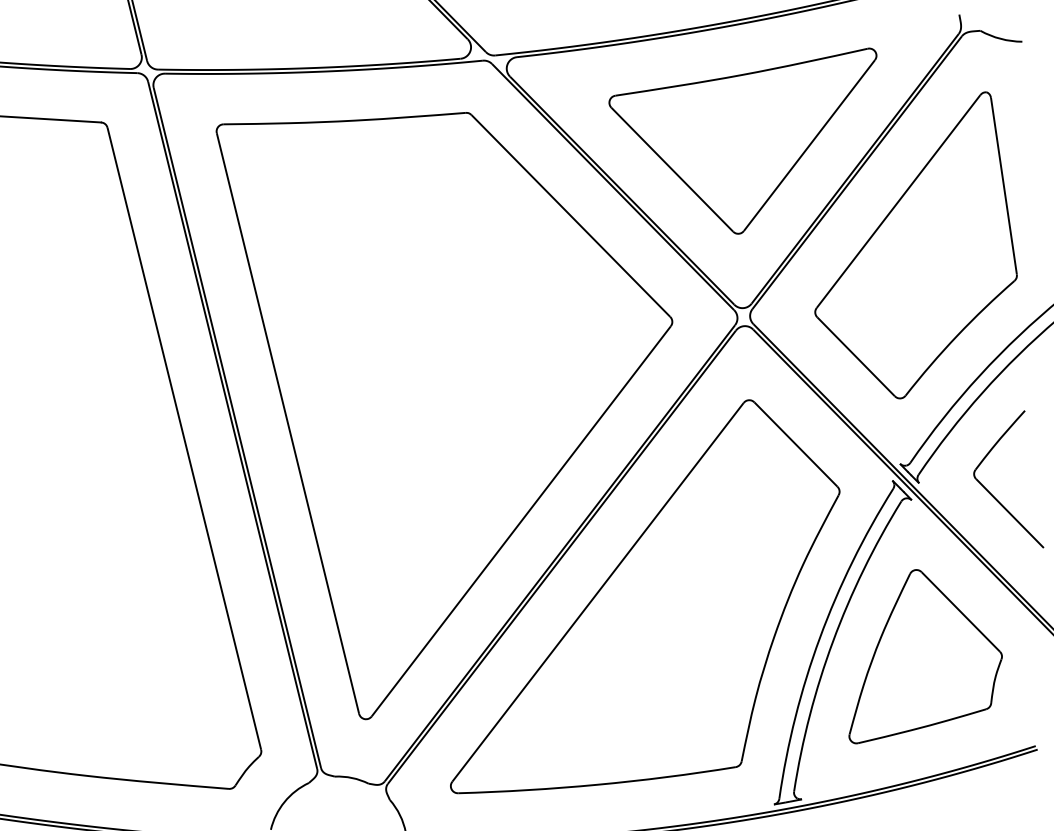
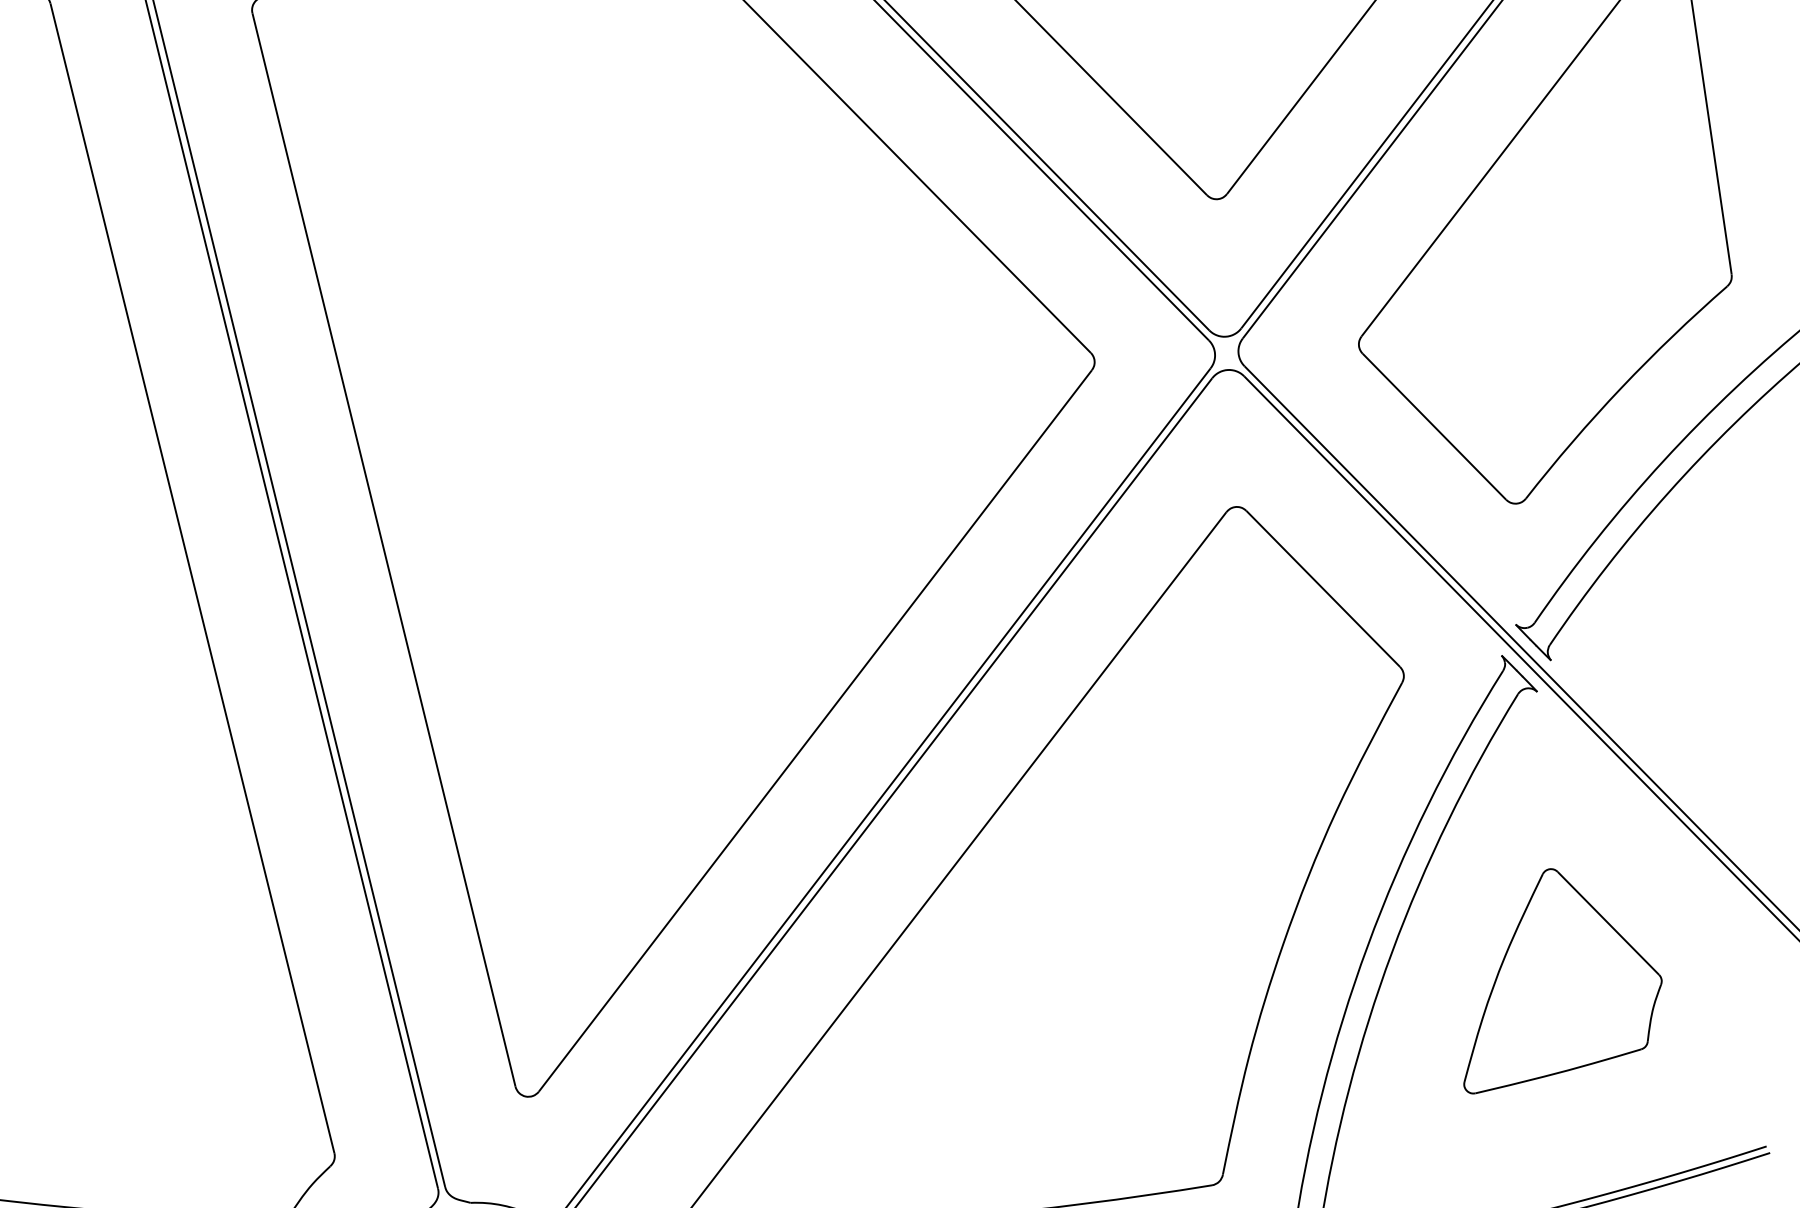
part: (992, 494) -> (1686, 681), removed
part: (925, 656) -> (1562, 980), size x0.7

